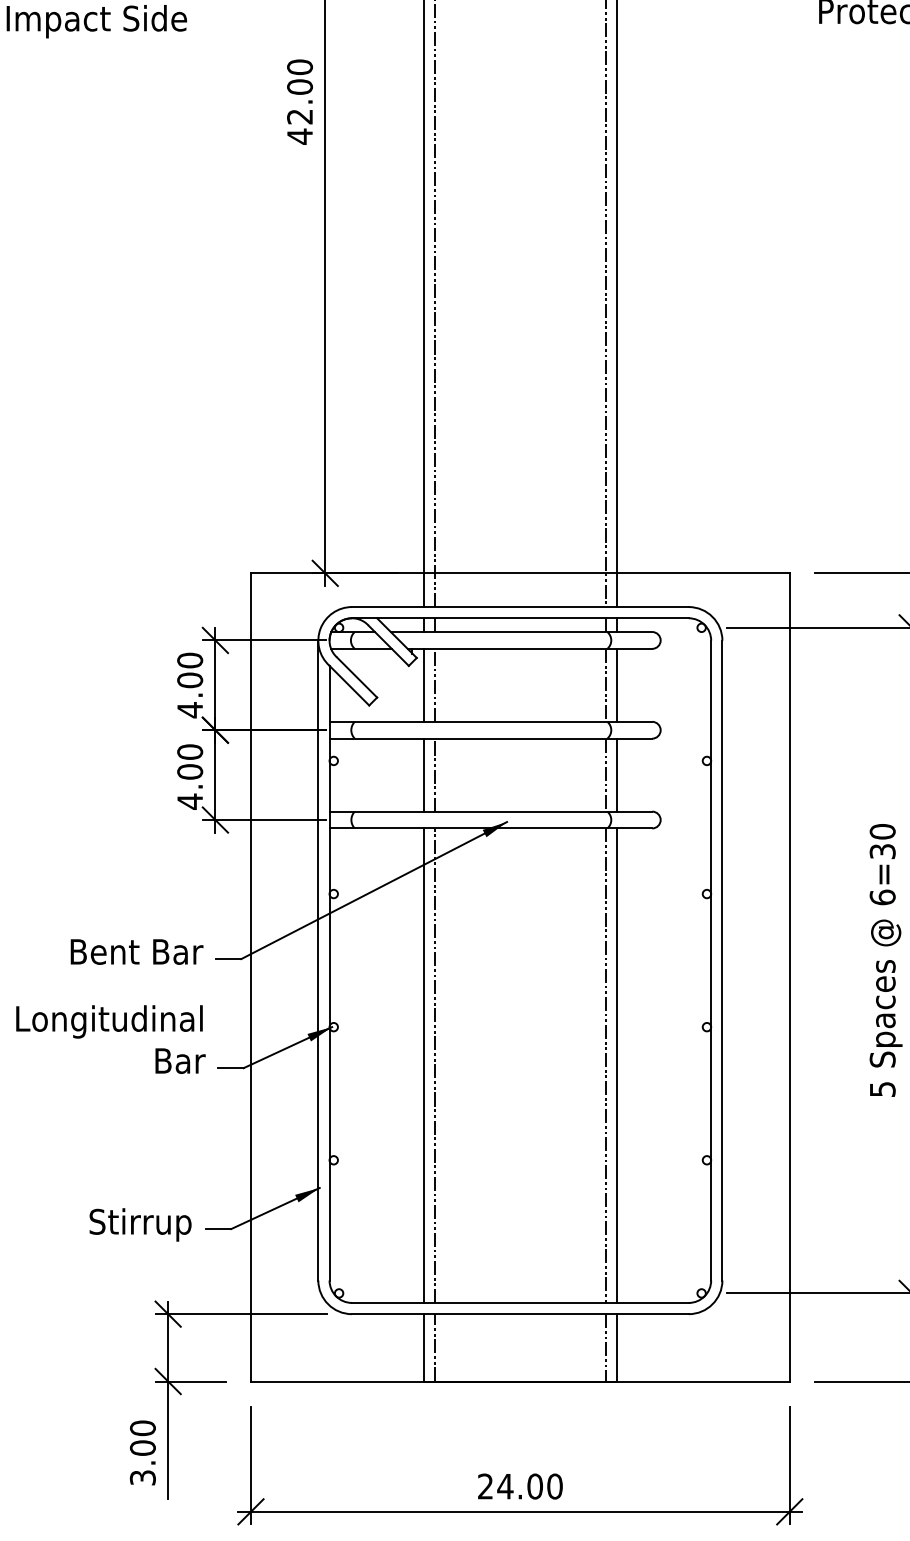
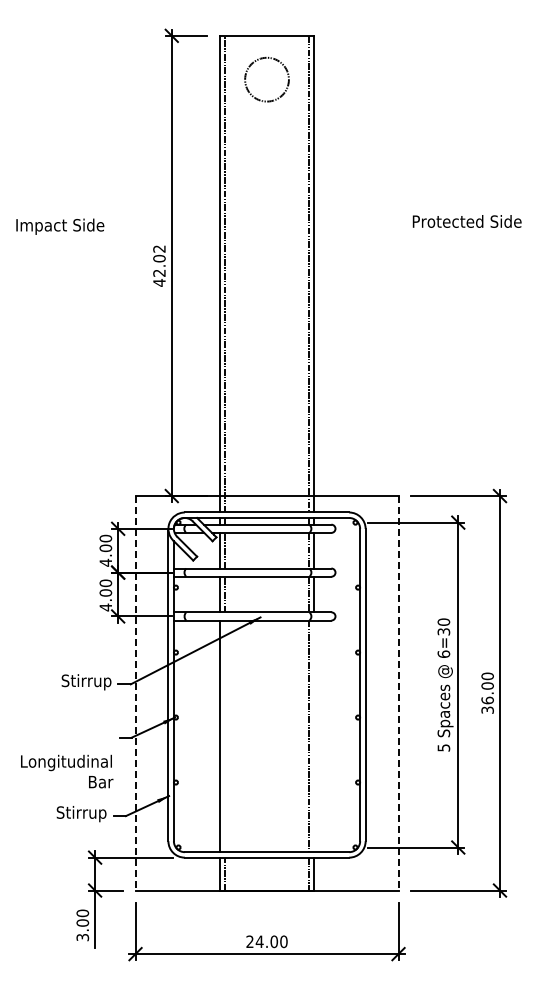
text: (300, 66) -> (159, 248), 42.00 -> 42.02
text: (136, 955) -> (79, 682), Bent Bar -> Stirrup
line: (250, 977) -> (135, 693), solid -> dashed
line: (789, 977) -> (398, 693), solid -> dashed
text: (111, 1039) -> (67, 771), moved
line: (435, 1065) -> (225, 736), removed
line: (617, 1065) -> (314, 736), removed

